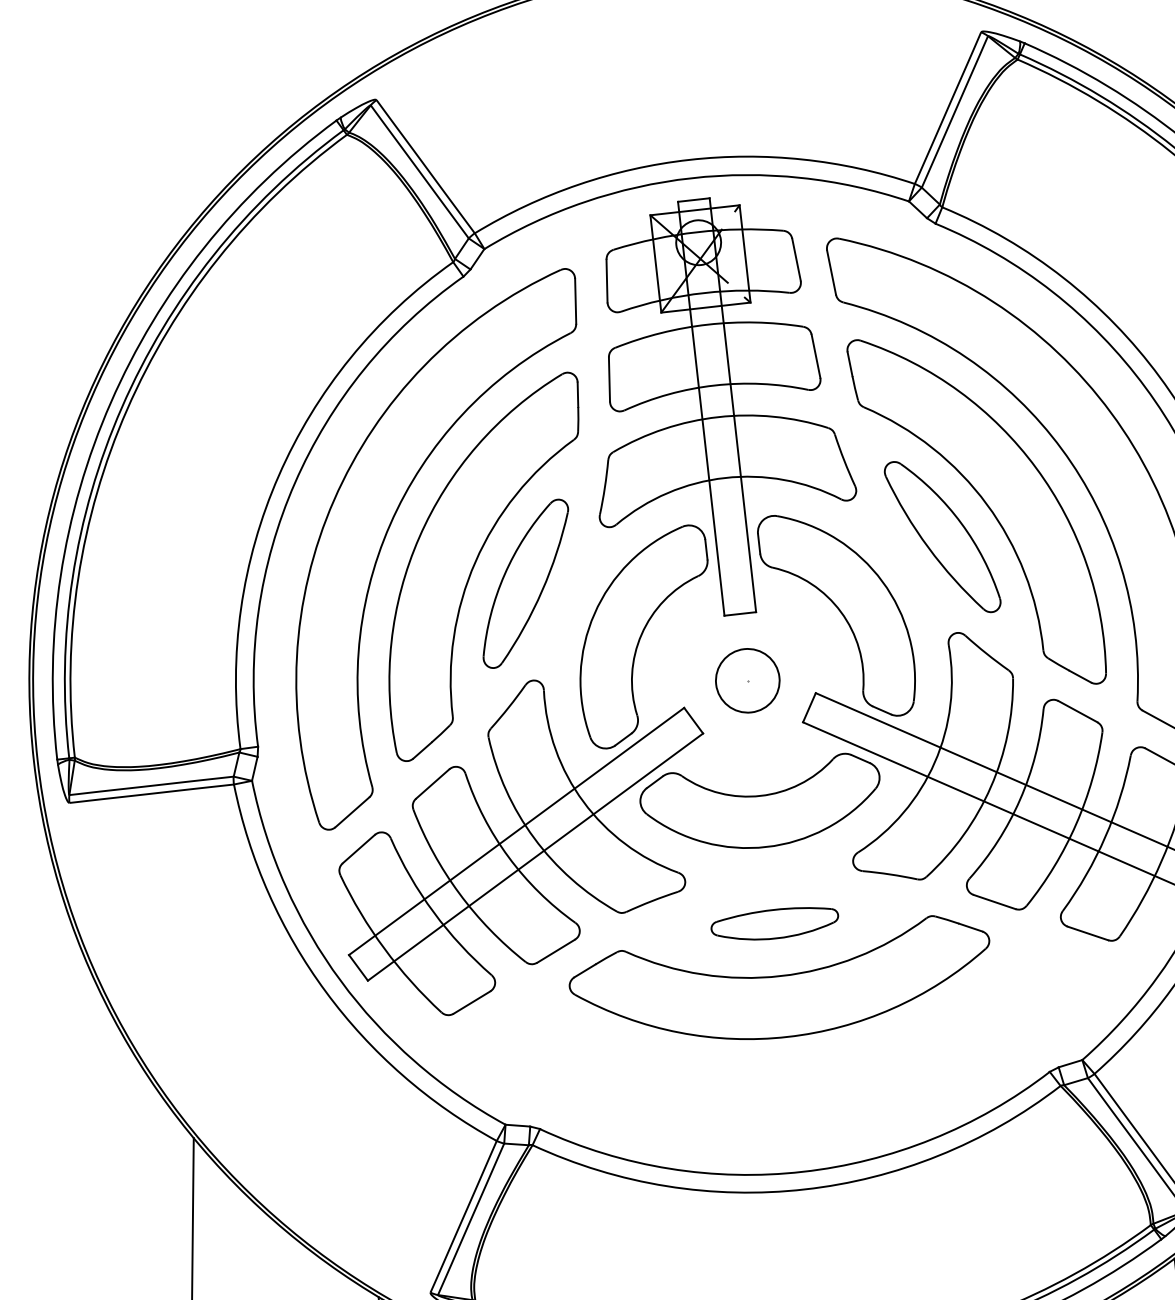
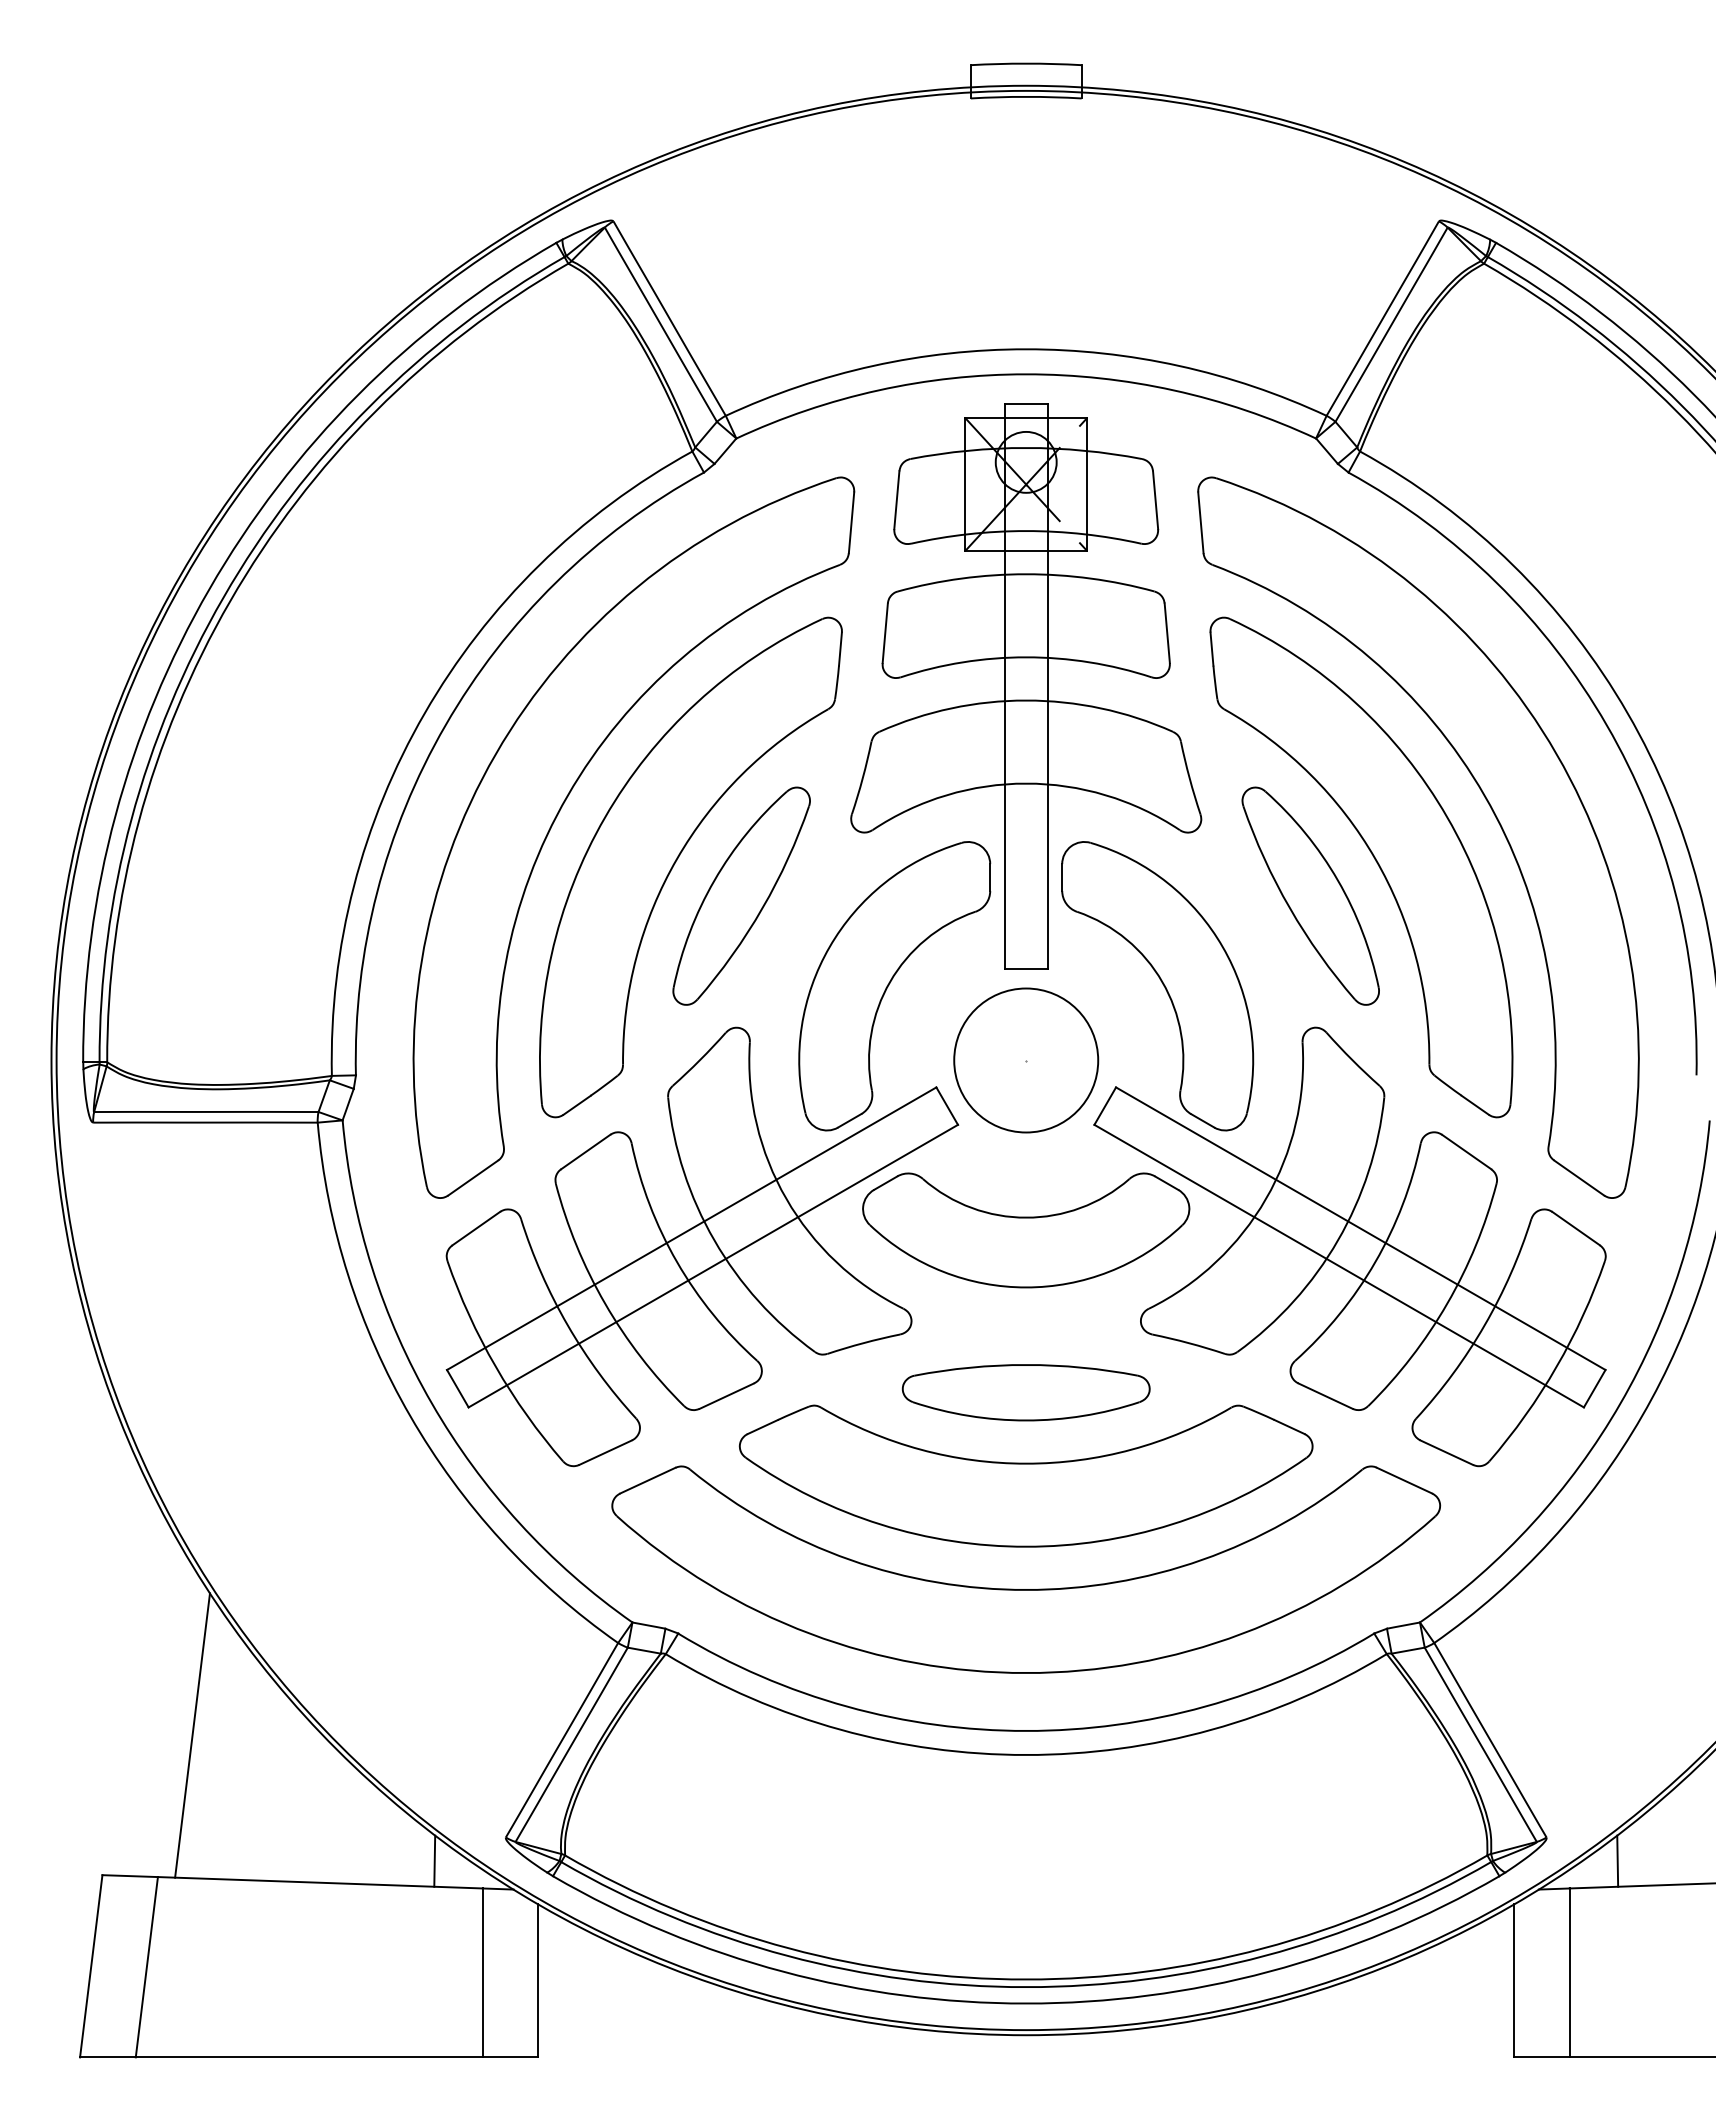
circle: (748, 680) -> (1026, 1060), size x1.67
part: (774, 924) -> (1025, 1392), size x1.43
part: (791, 1068) -> (1026, 1589), added

